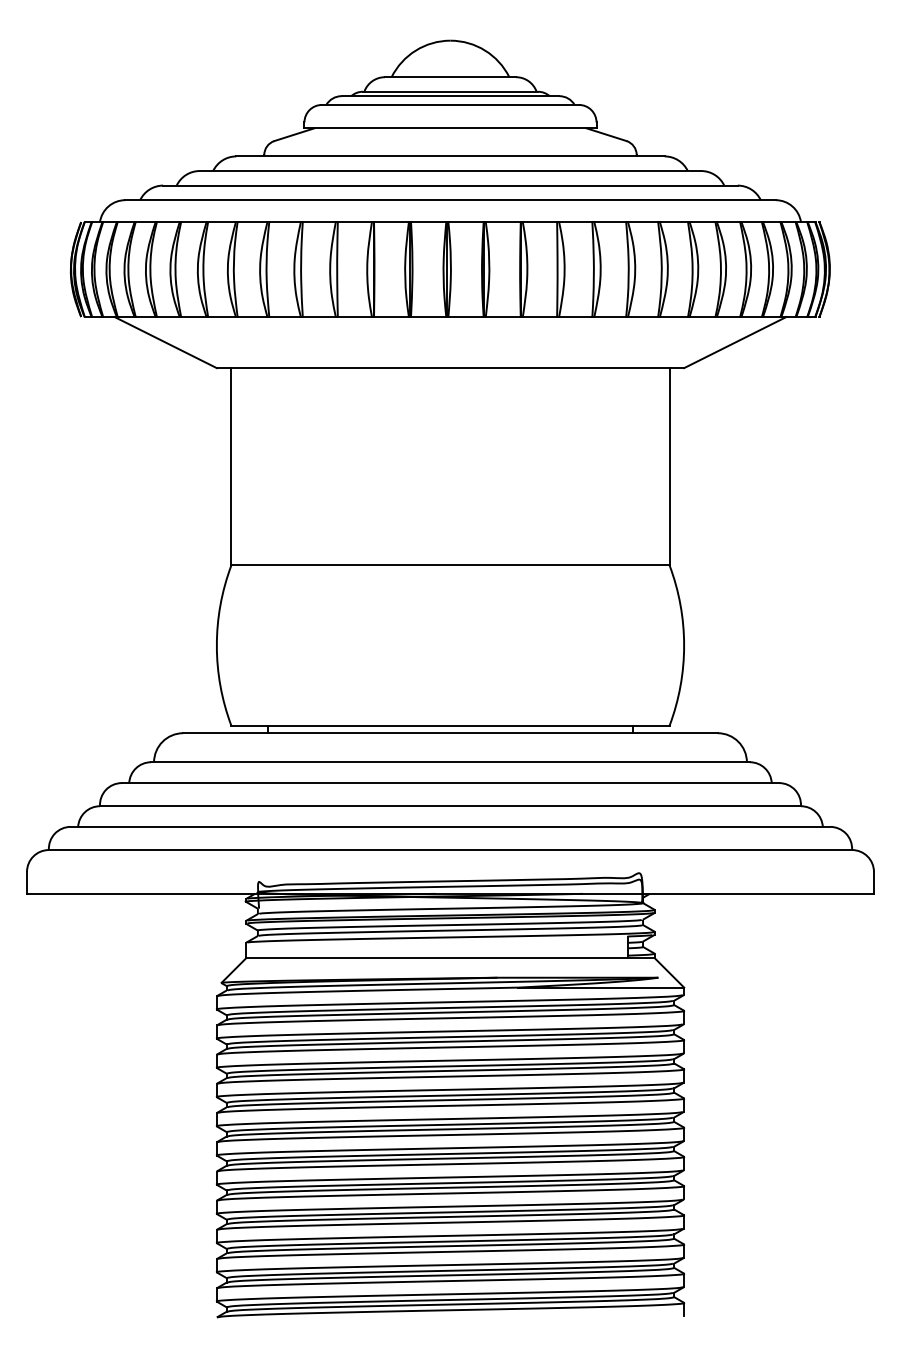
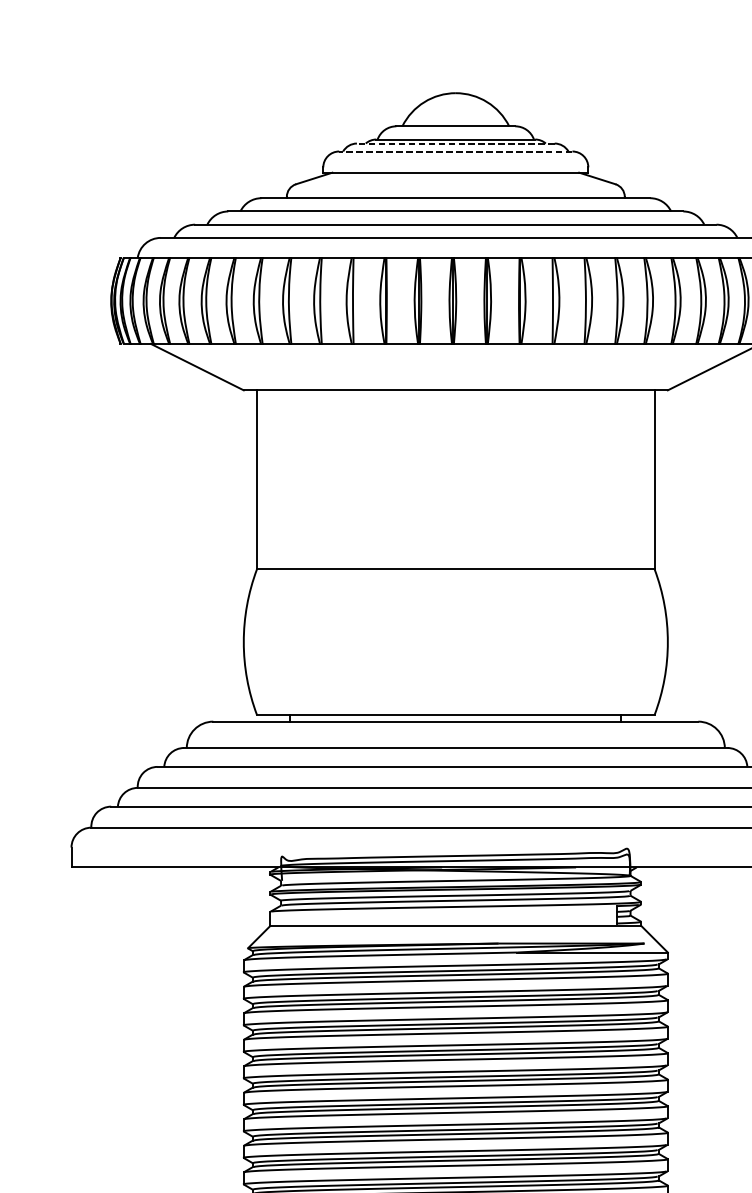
line: (450, 96) -> (455, 143), solid -> dashed
line: (450, 104) -> (455, 151), solid -> dashed

